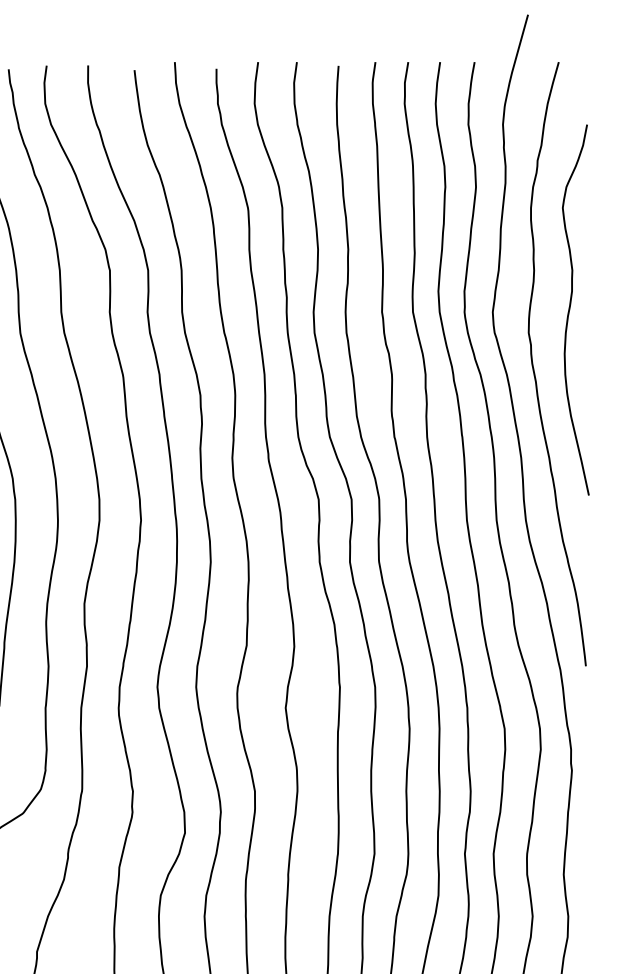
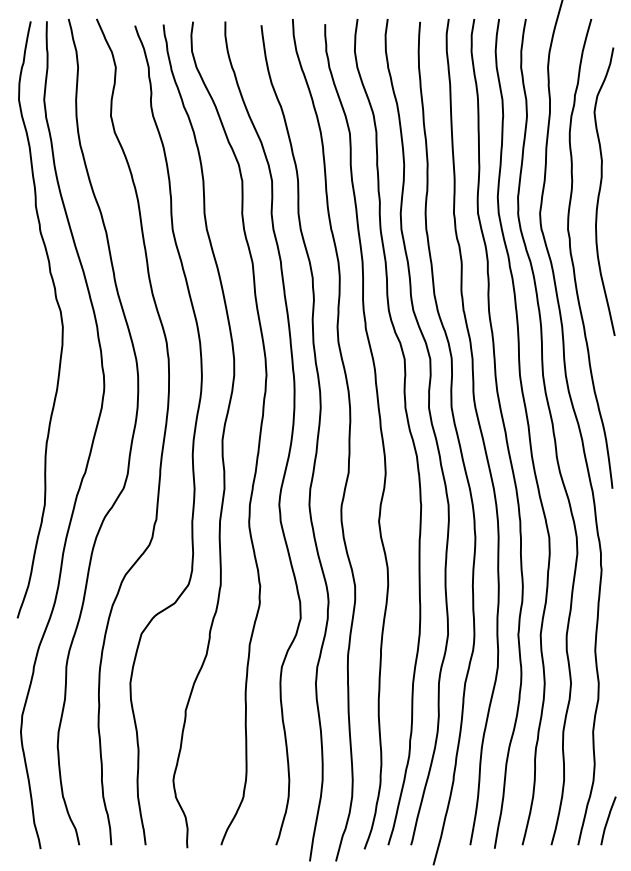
curve: (570, 309) -> (600, 191), moved

